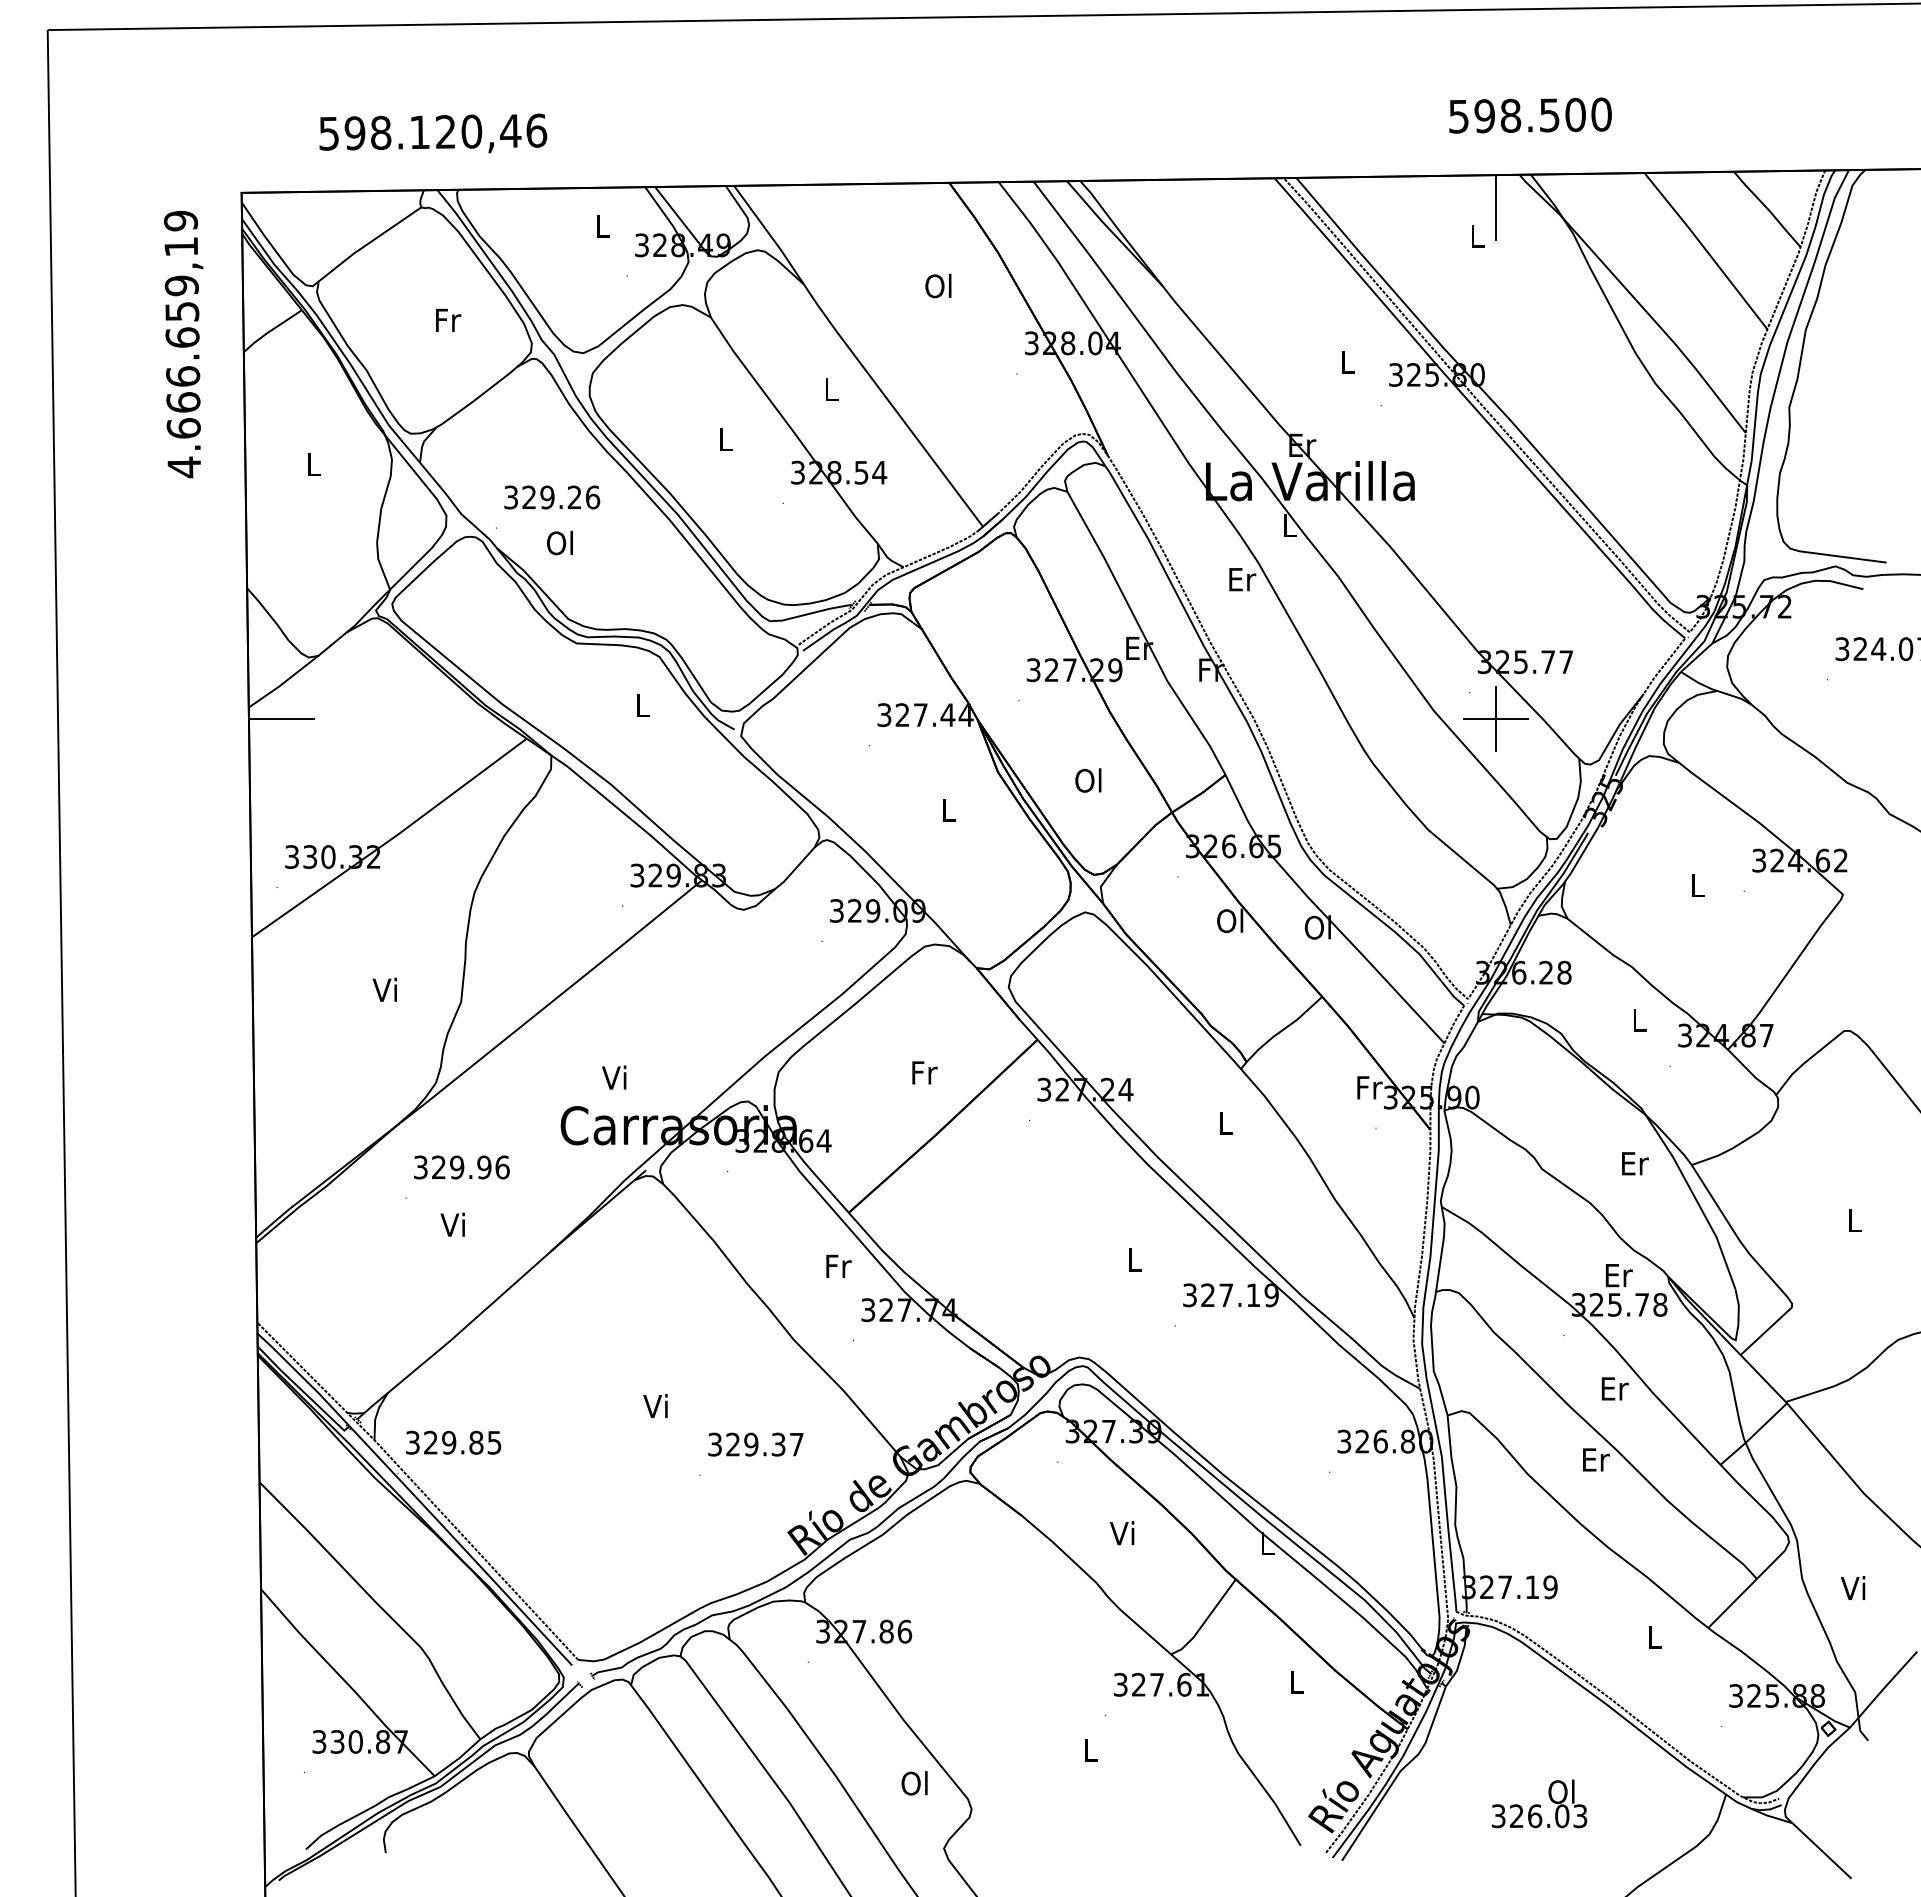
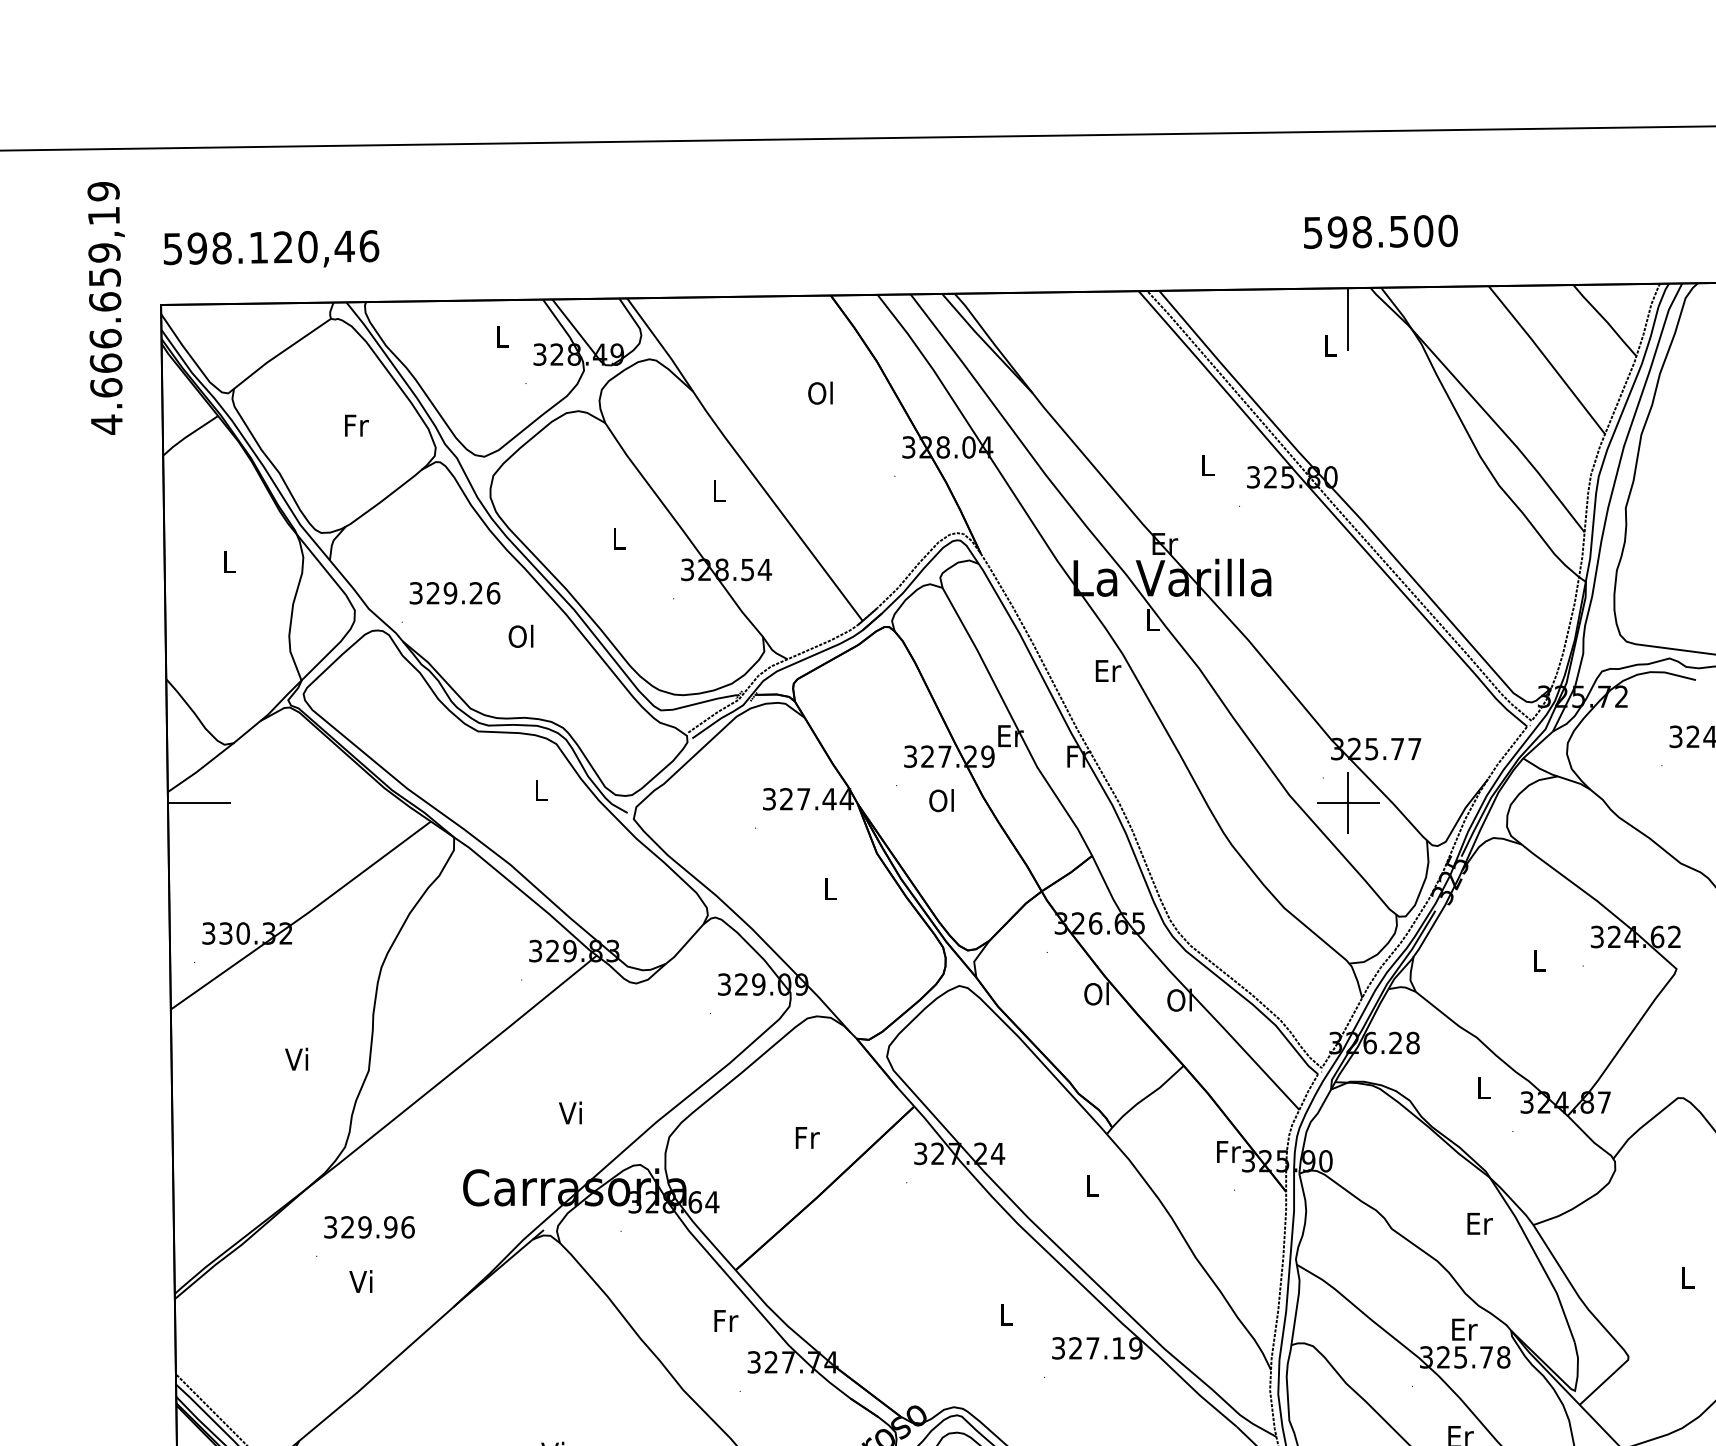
text: (433, 133) -> (271, 248), moved
text: (183, 344) -> (106, 308), moved
text: (559, 542) -> (520, 635), moved
text: (1088, 780) -> (941, 800), moved
text: (614, 1077) -> (570, 1112), moved

